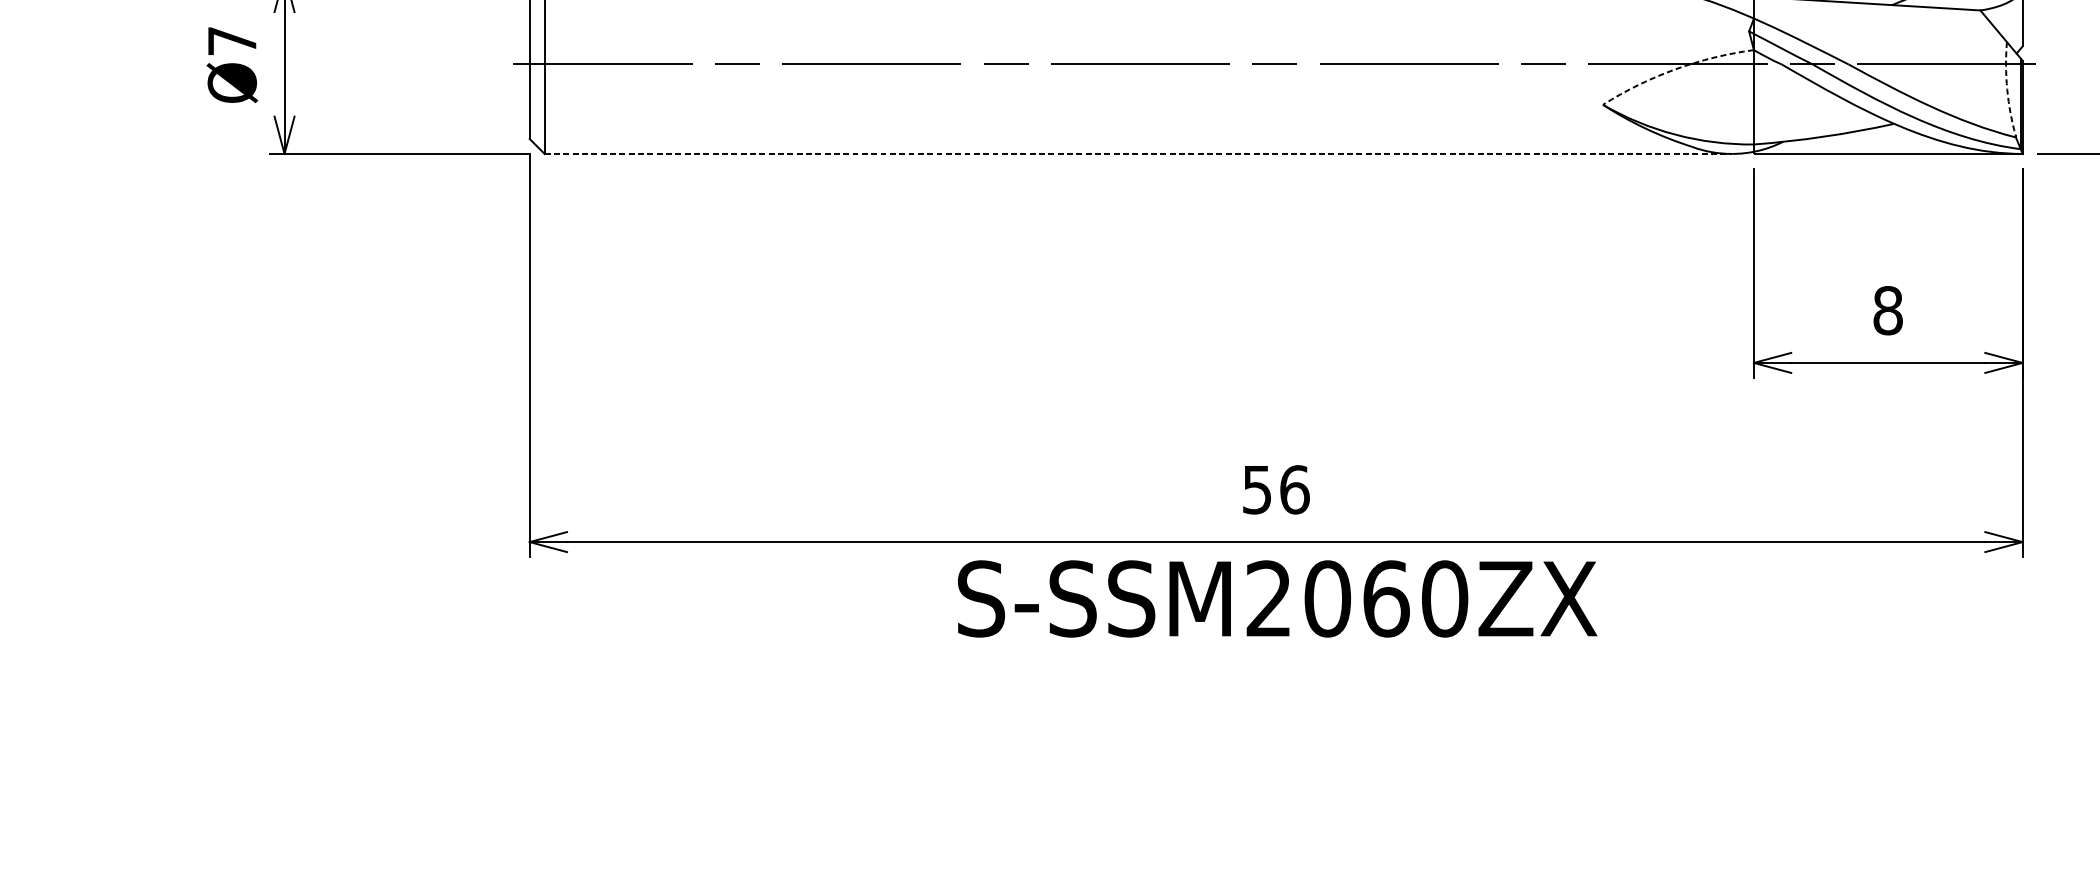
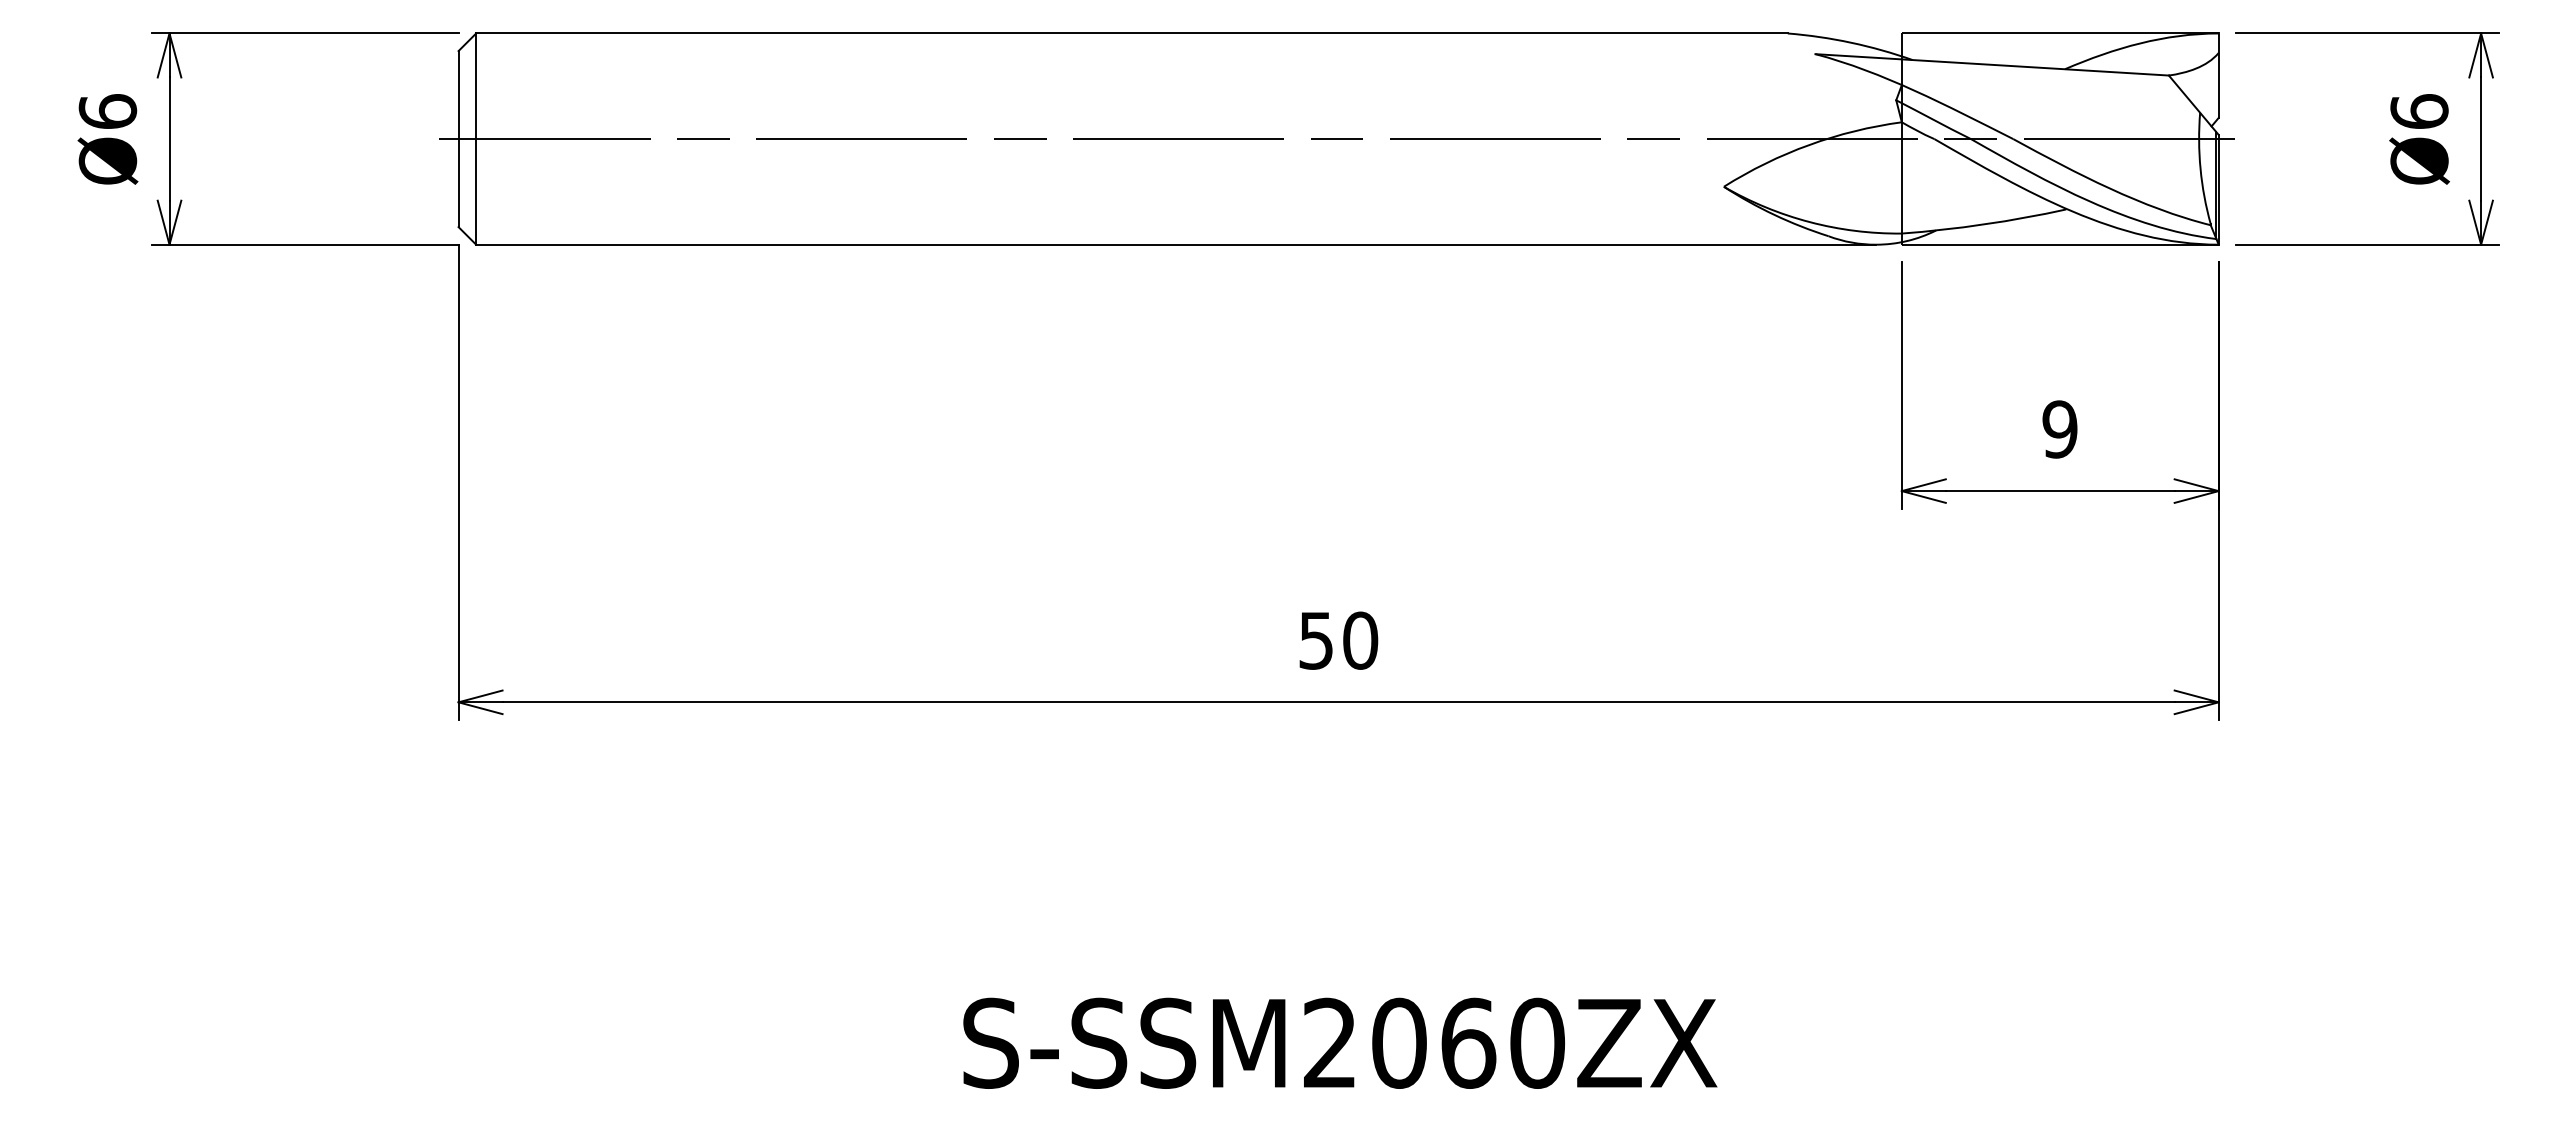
text: (231, 40) -> (107, 111), Ø7 -> Ø6
arc: (1675, 68) -> (1809, 144), dashed -> solid
arc: (2007, 89) -> (2200, 168), dashed -> solid
line: (1138, 153) -> (1176, 244), dashed -> solid
text: (1887, 310) -> (2059, 429), 8 -> 9
text: (1294, 489) -> (1360, 640), 56 -> 50
text: (1277, 598) -> (1340, 1042), moved

